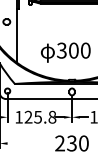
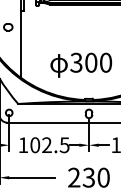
text: (40, 116) -> (49, 144), 125.8 -> 102.5
line: (25, 143) -> (31, 177), added

